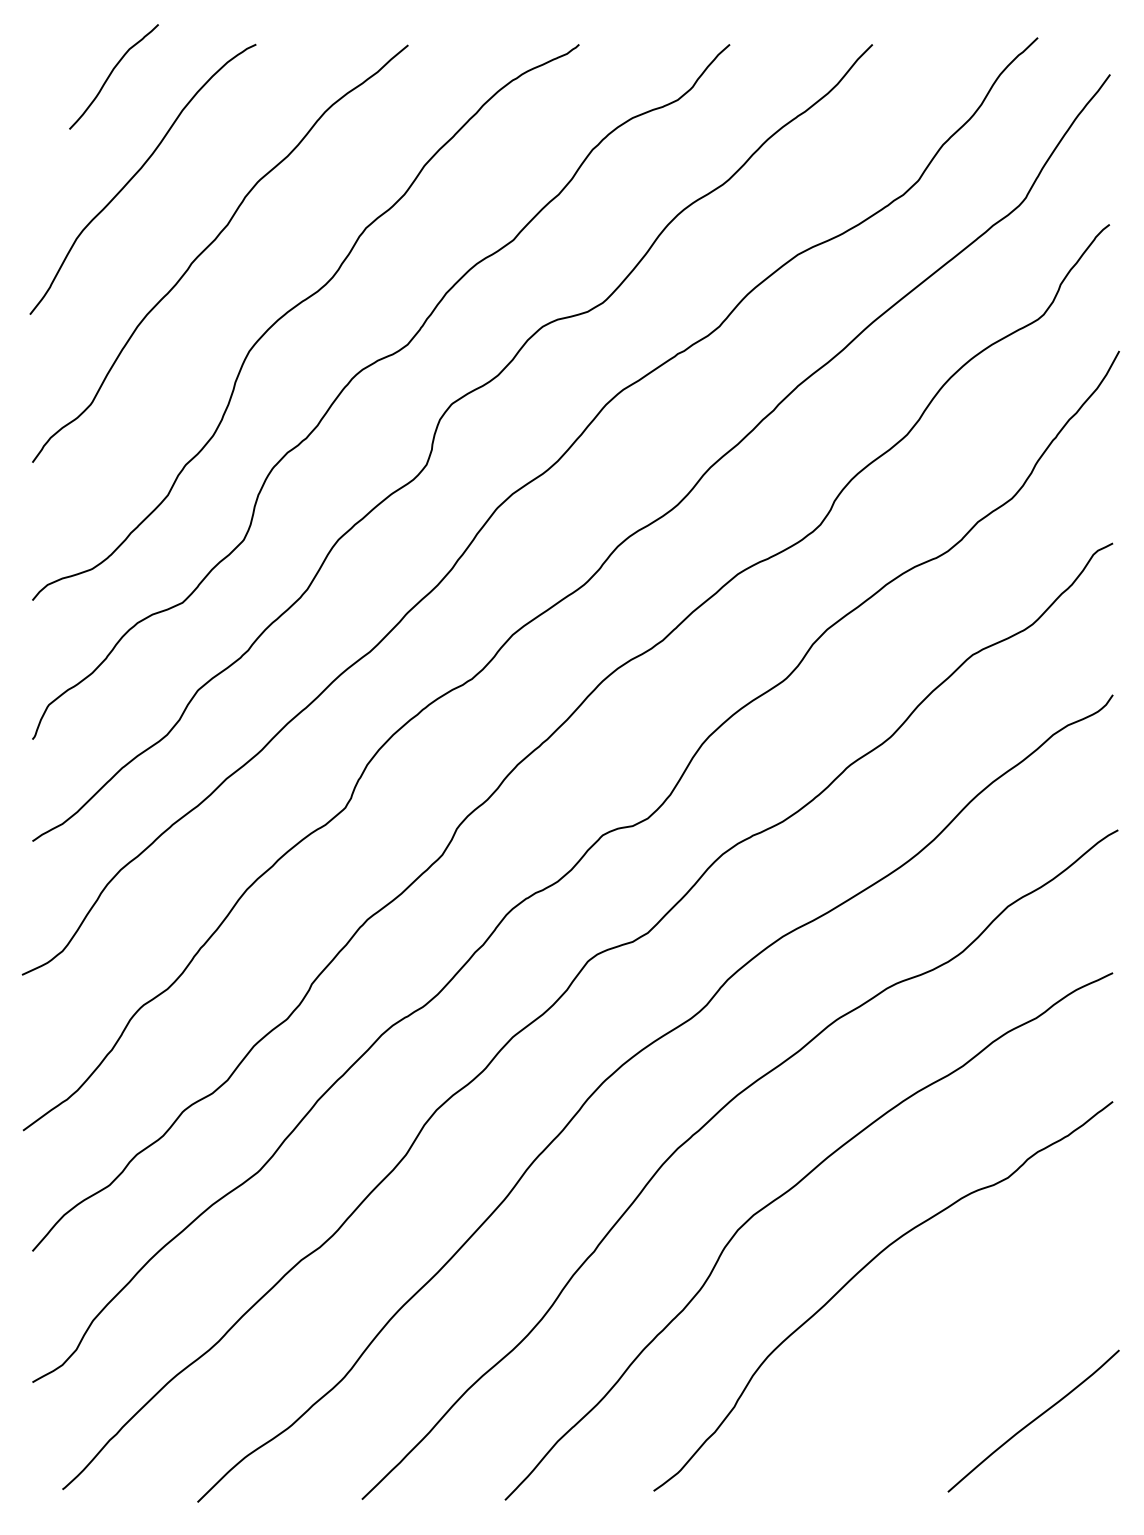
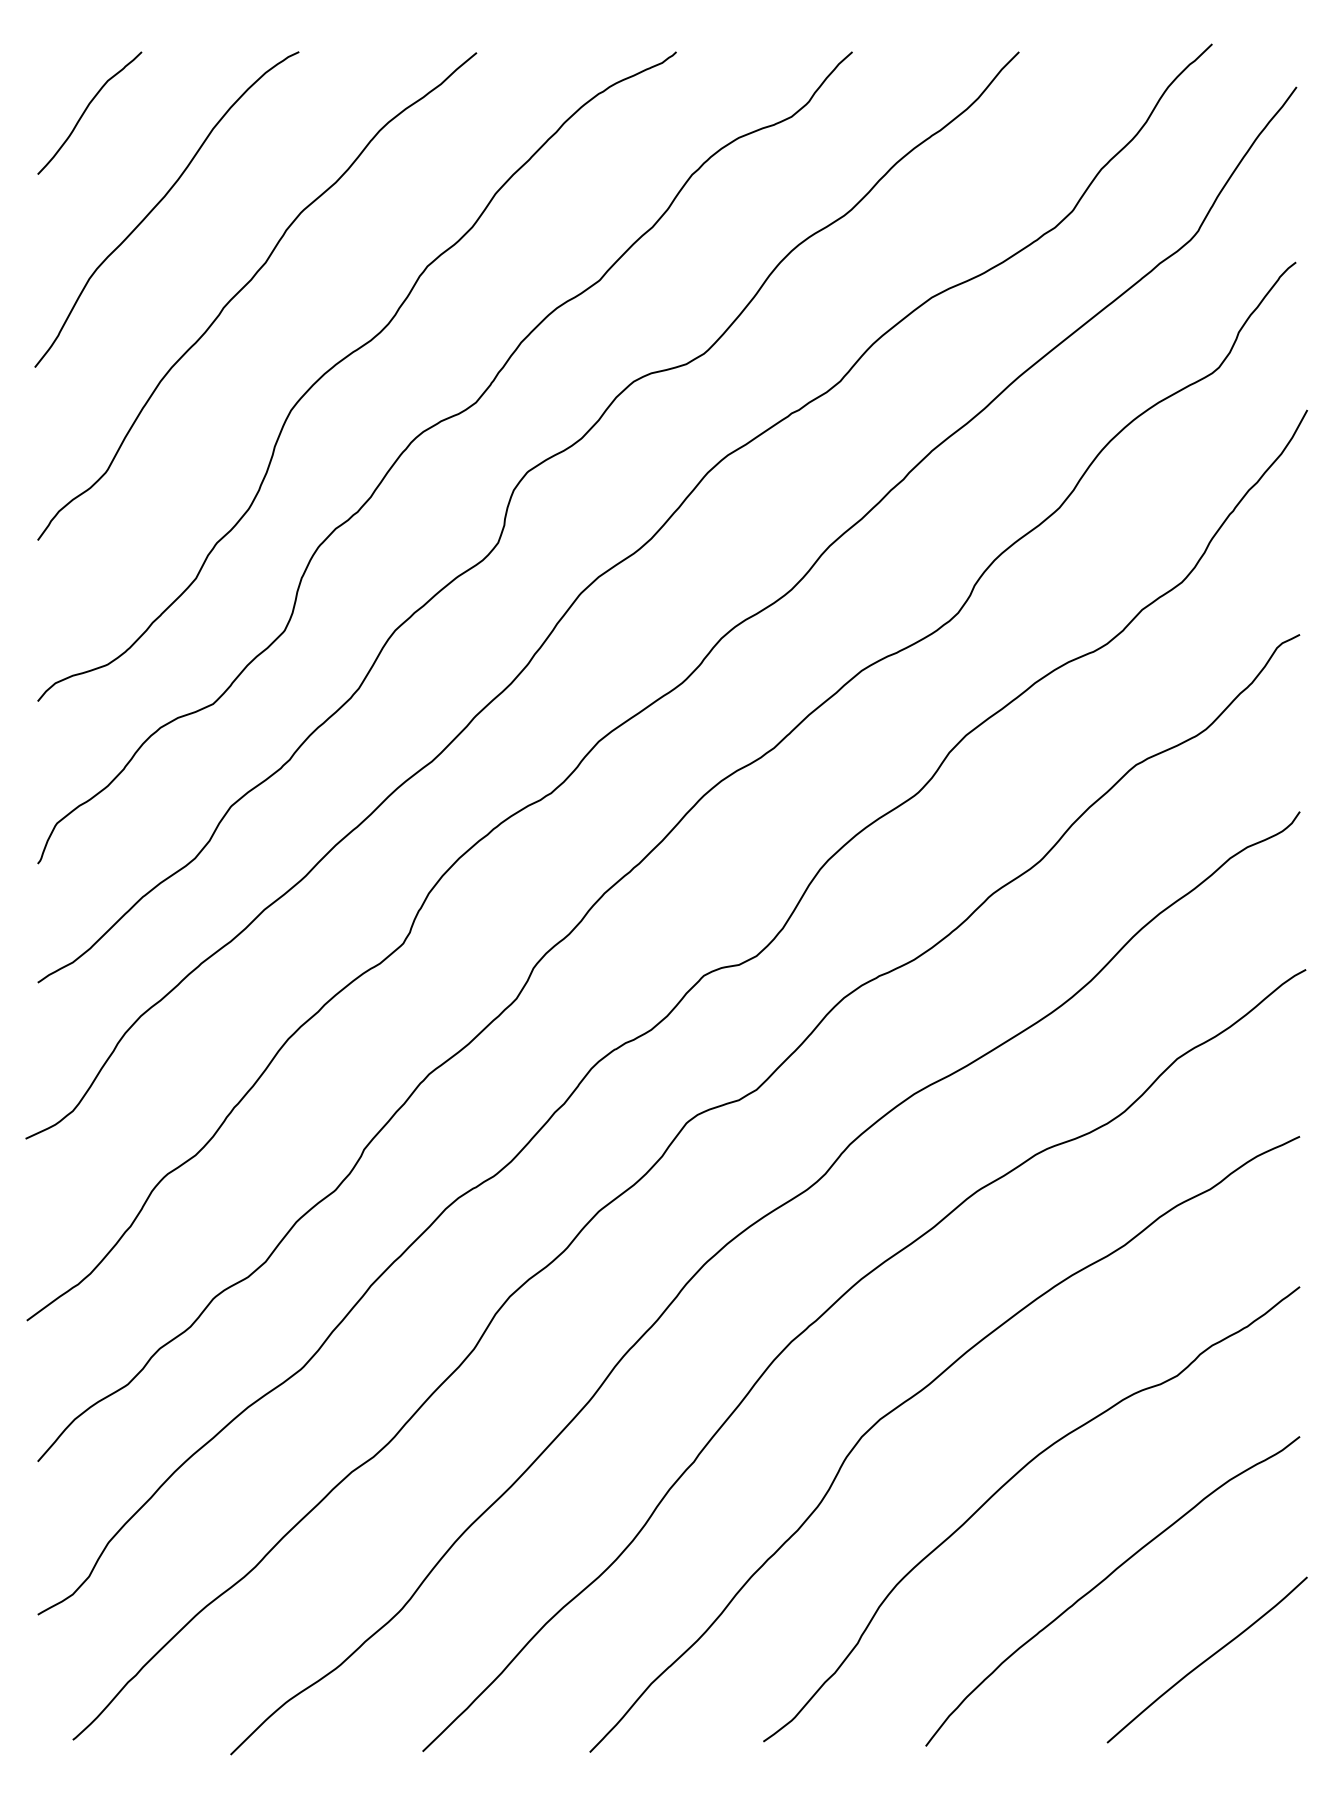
curve: (111, 74) -> (86, 110), moved
curve: (947, 1352) -> (1106, 1579), added

